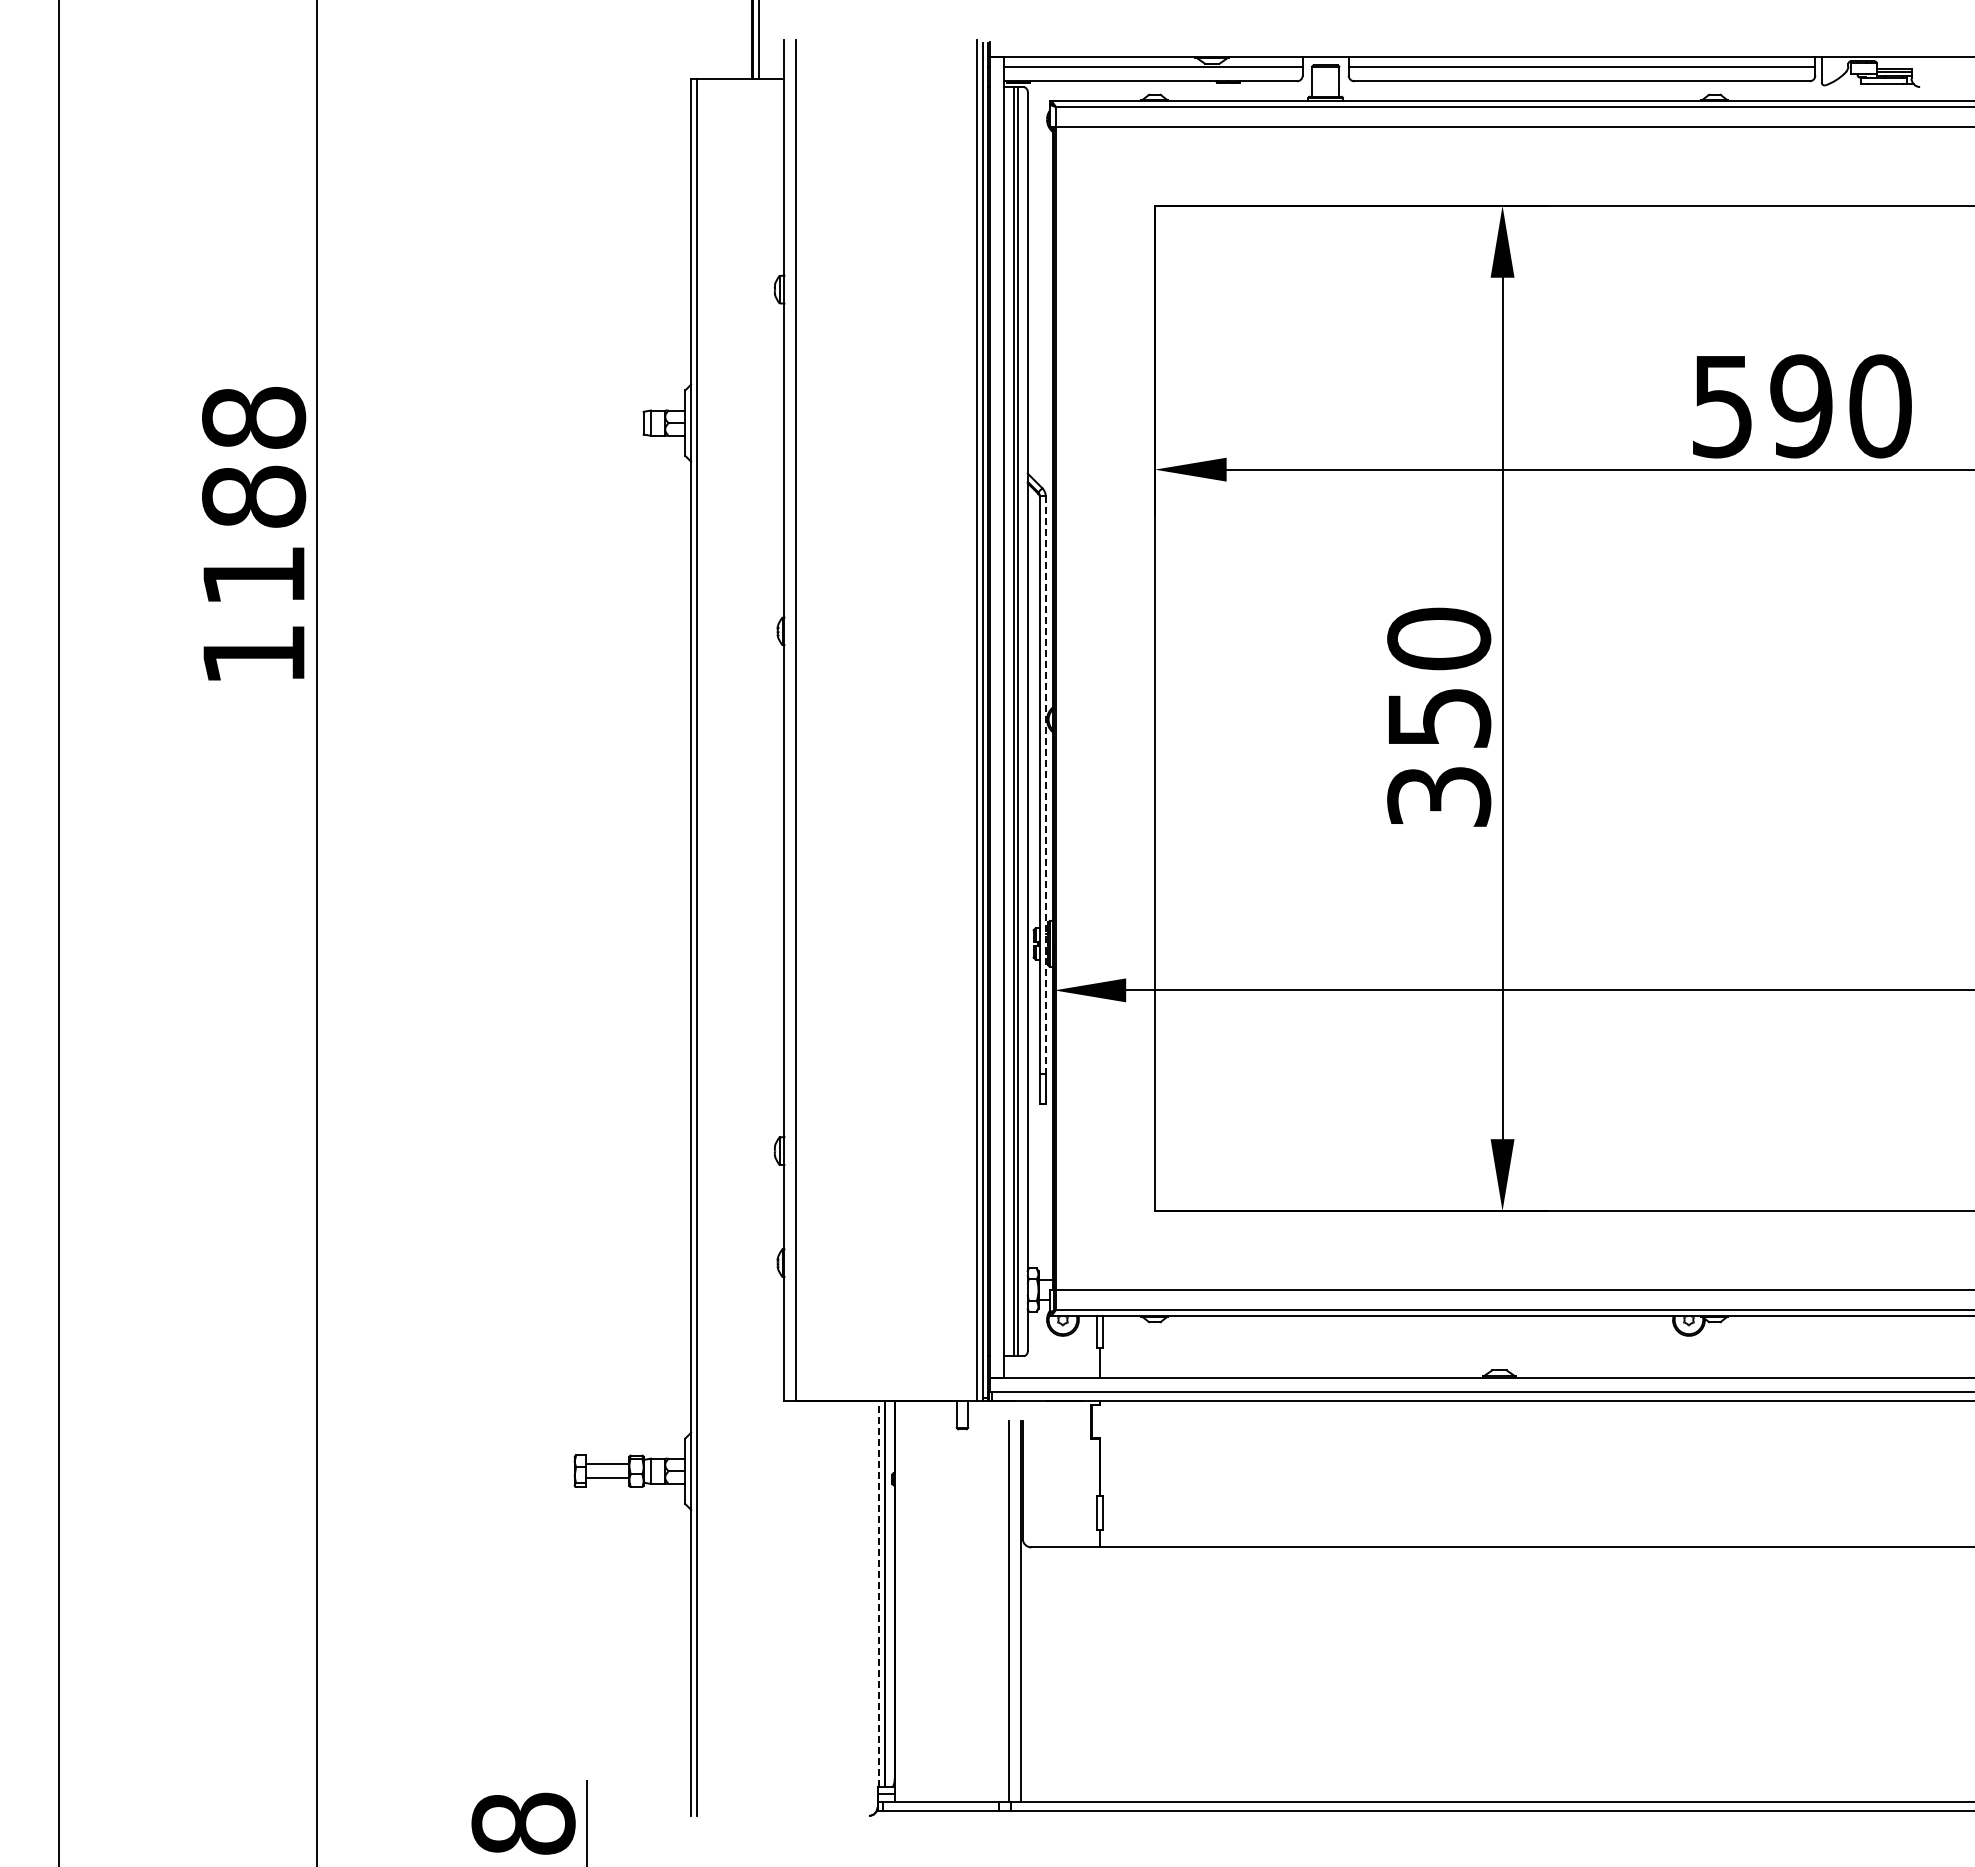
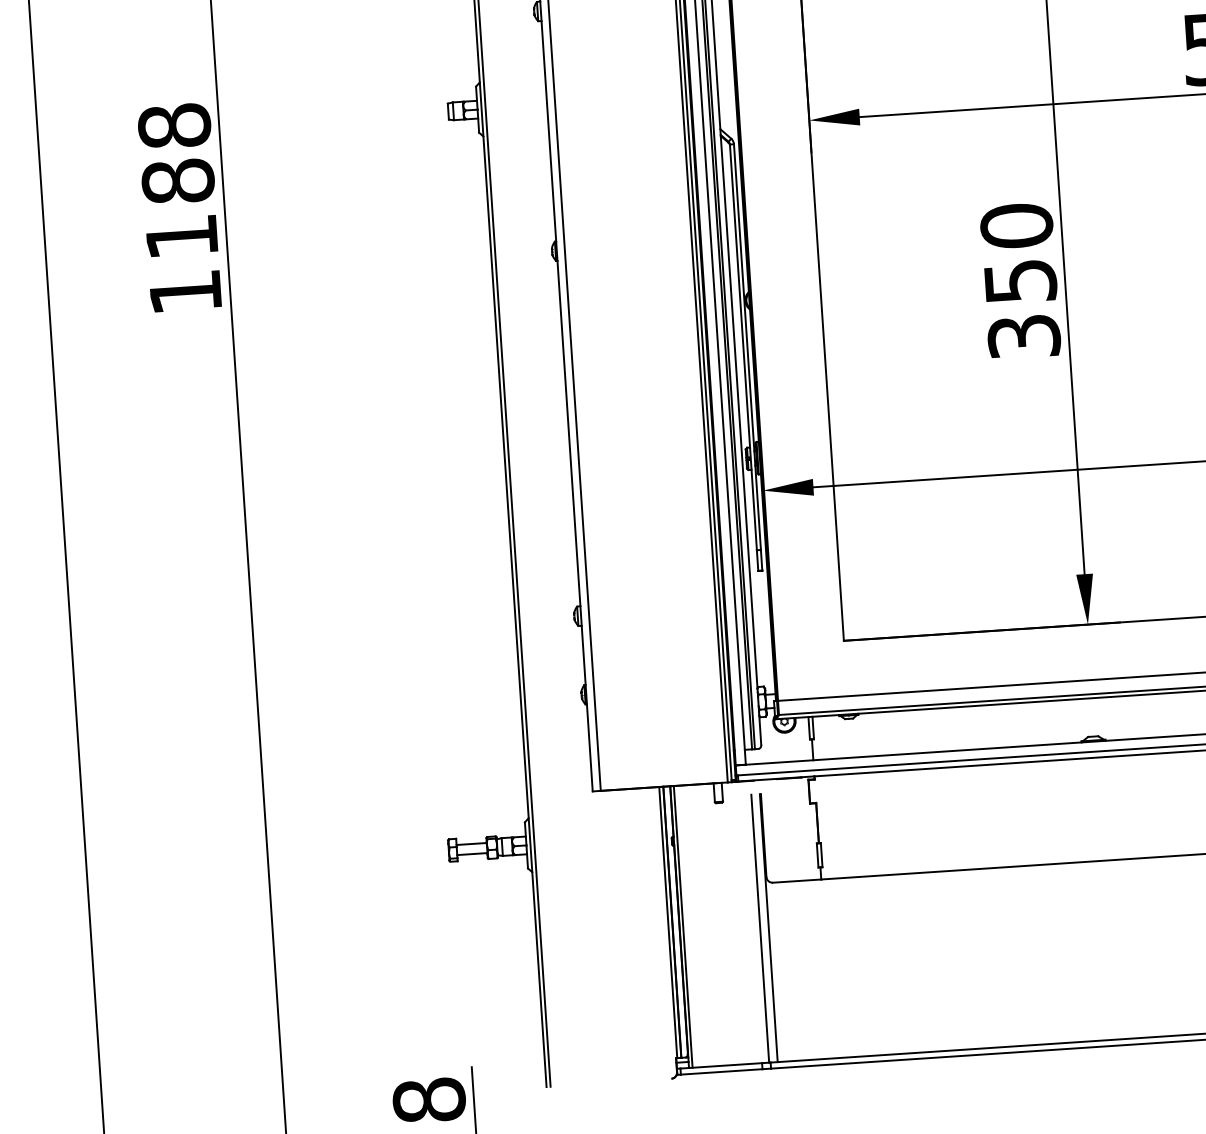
line: (1045, 785) -> (747, 347), dashed -> solid
line: (879, 1593) -> (668, 922), dashed -> solid
line: (900, 1601) -> (683, 926), added

